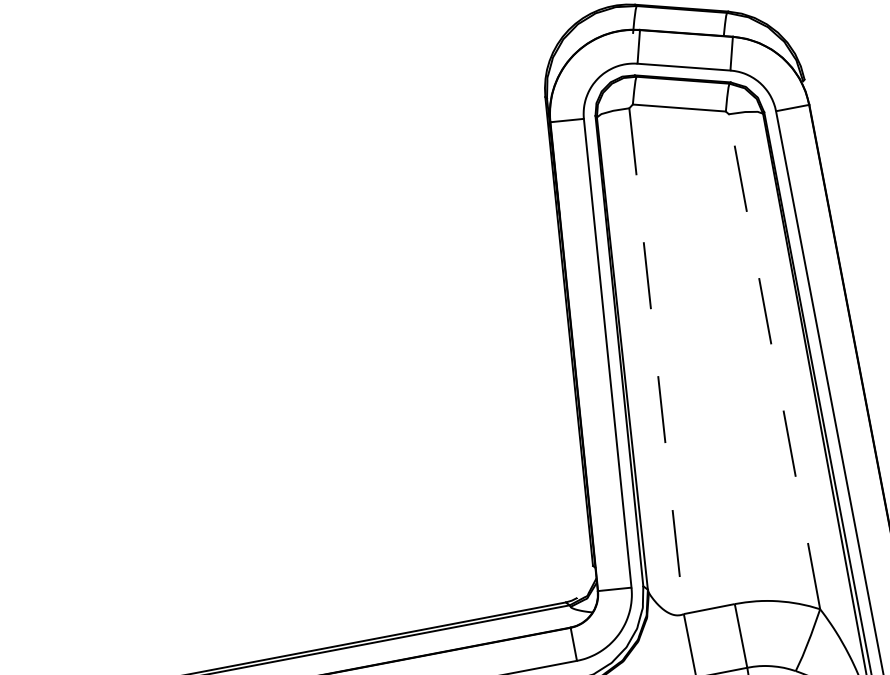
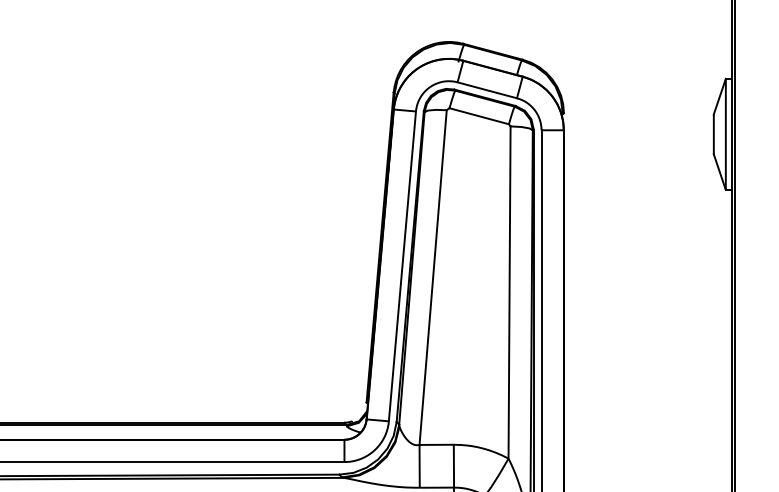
line: (657, 360) -> (433, 277), dashed -> solid
line: (774, 361) -> (509, 292), dashed -> solid

